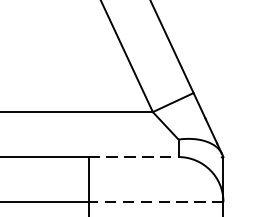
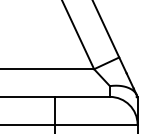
line: (133, 156) -> (82, 96), dashed -> solid
line: (156, 201) -> (96, 124), dashed -> solid

